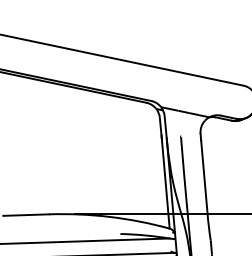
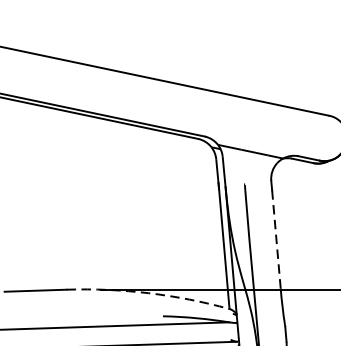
line: (204, 177) -> (276, 239), solid -> dashed
arc: (109, 216) -> (148, 292), solid -> dashed

